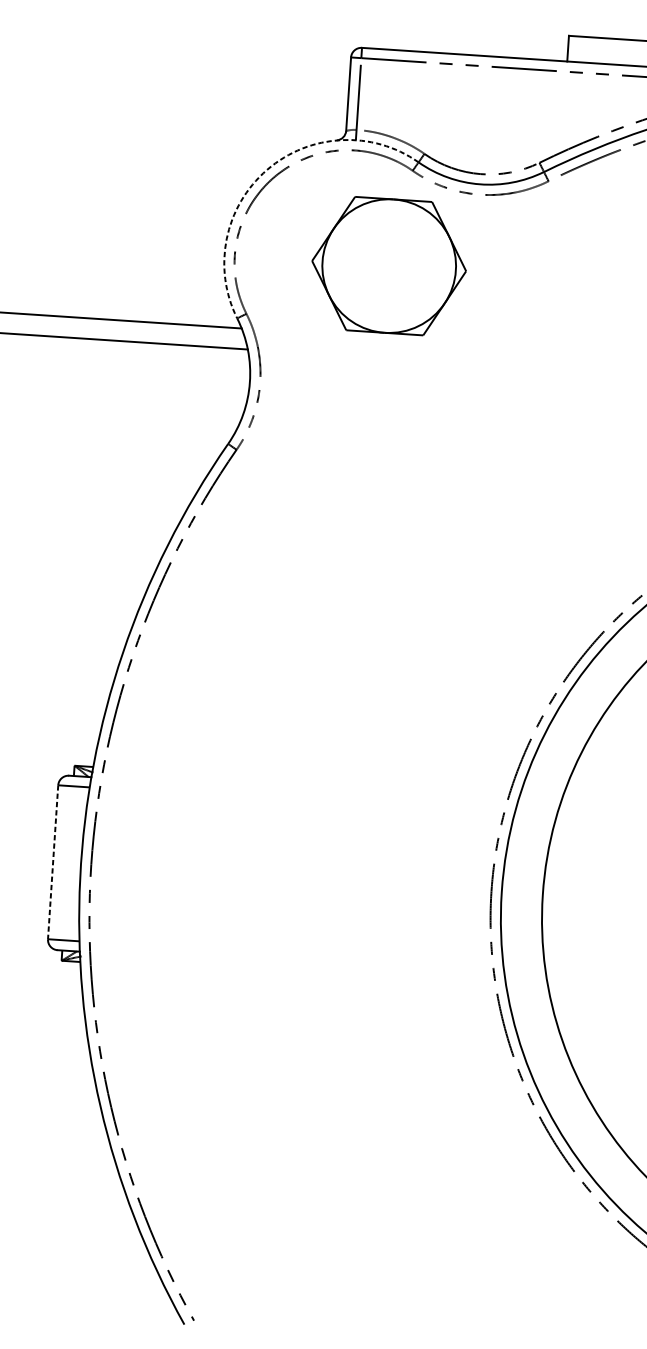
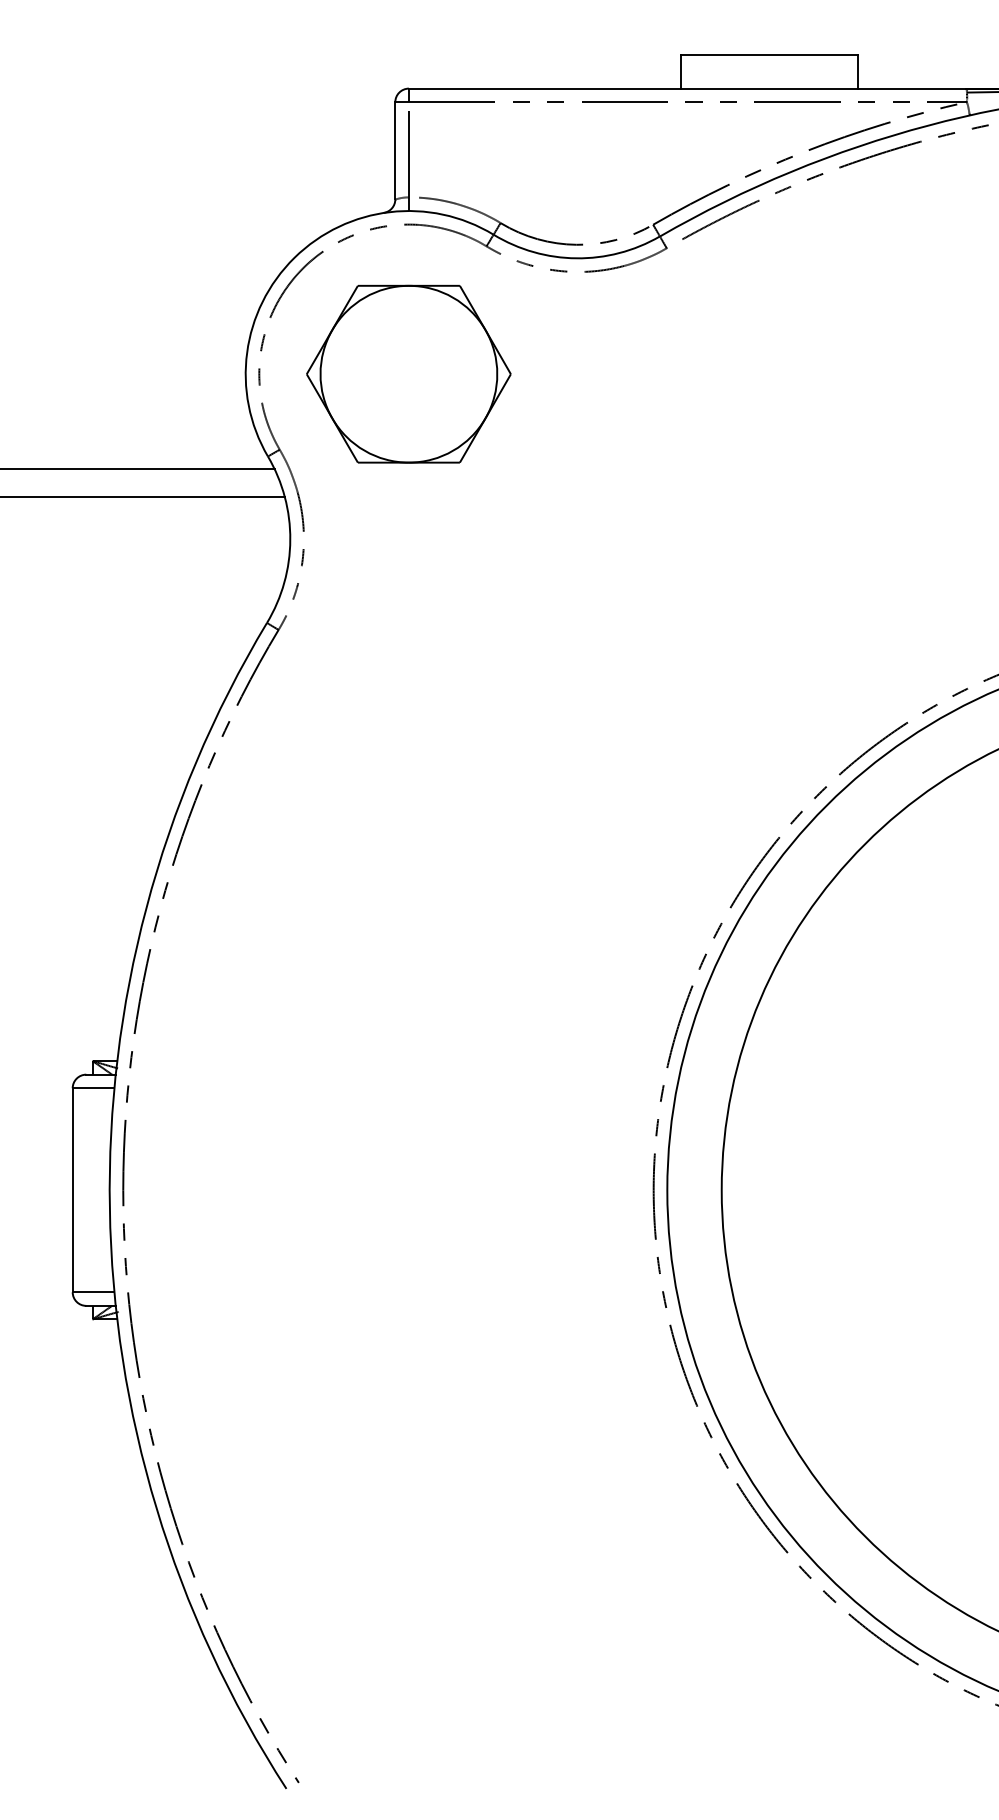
arc: (267, 169) -> (294, 257), dashed -> solid
part: (388, 265) -> (408, 373), moved
line: (52, 862) -> (72, 1190), dashed -> solid

